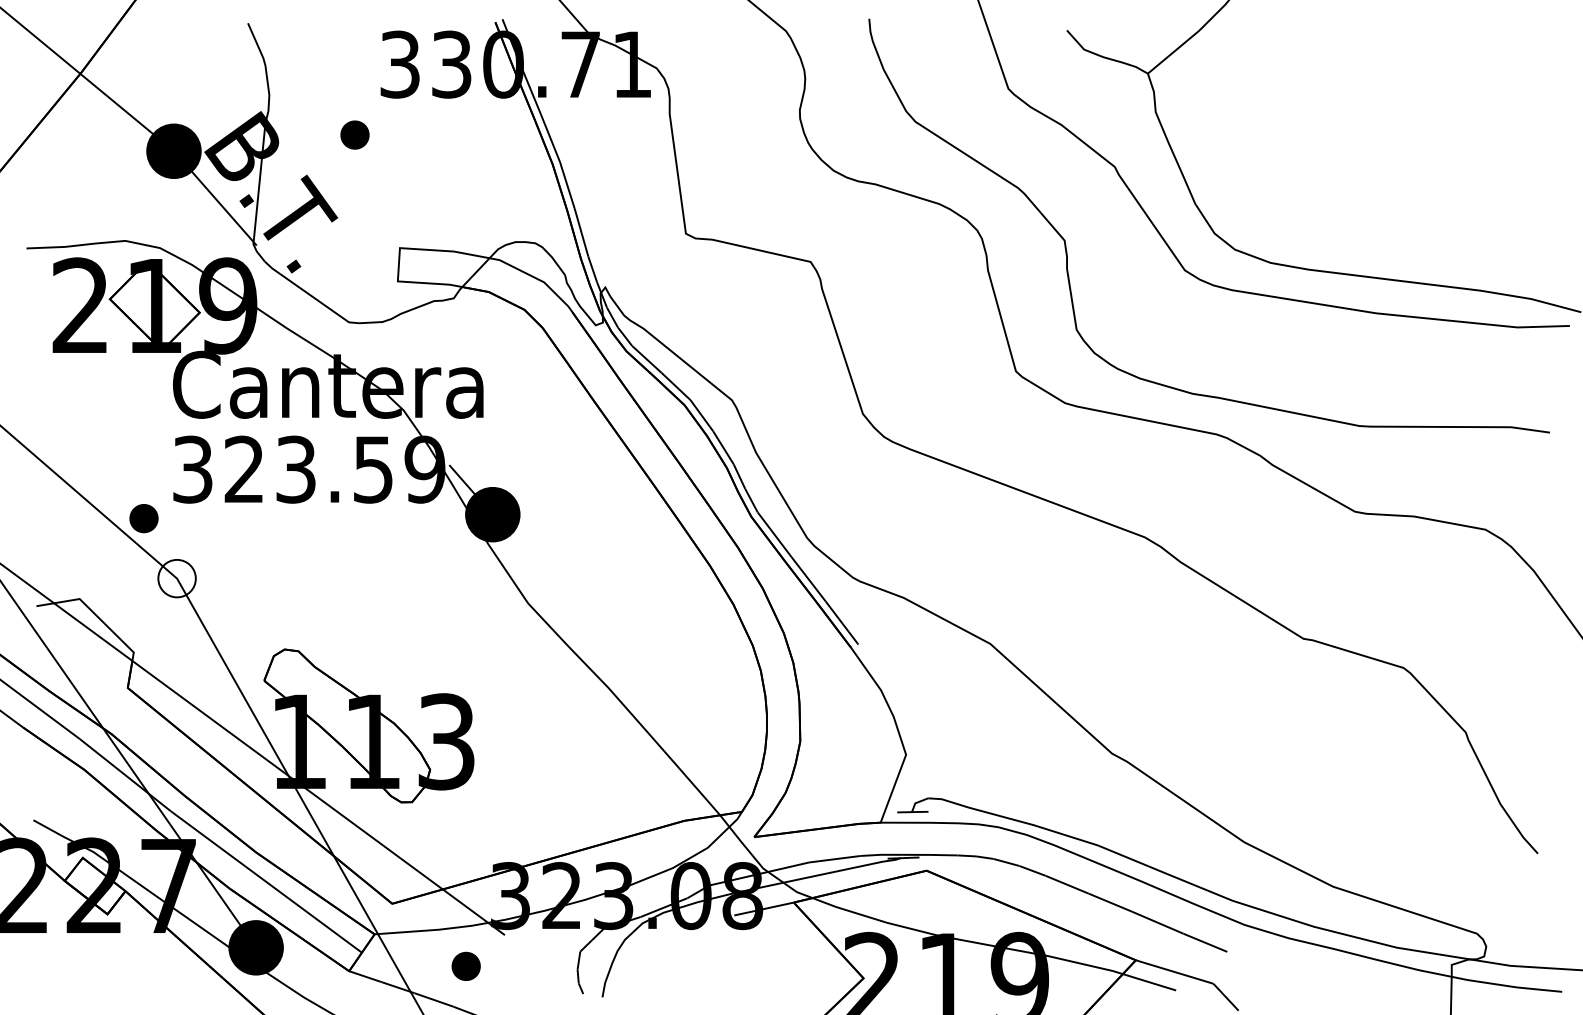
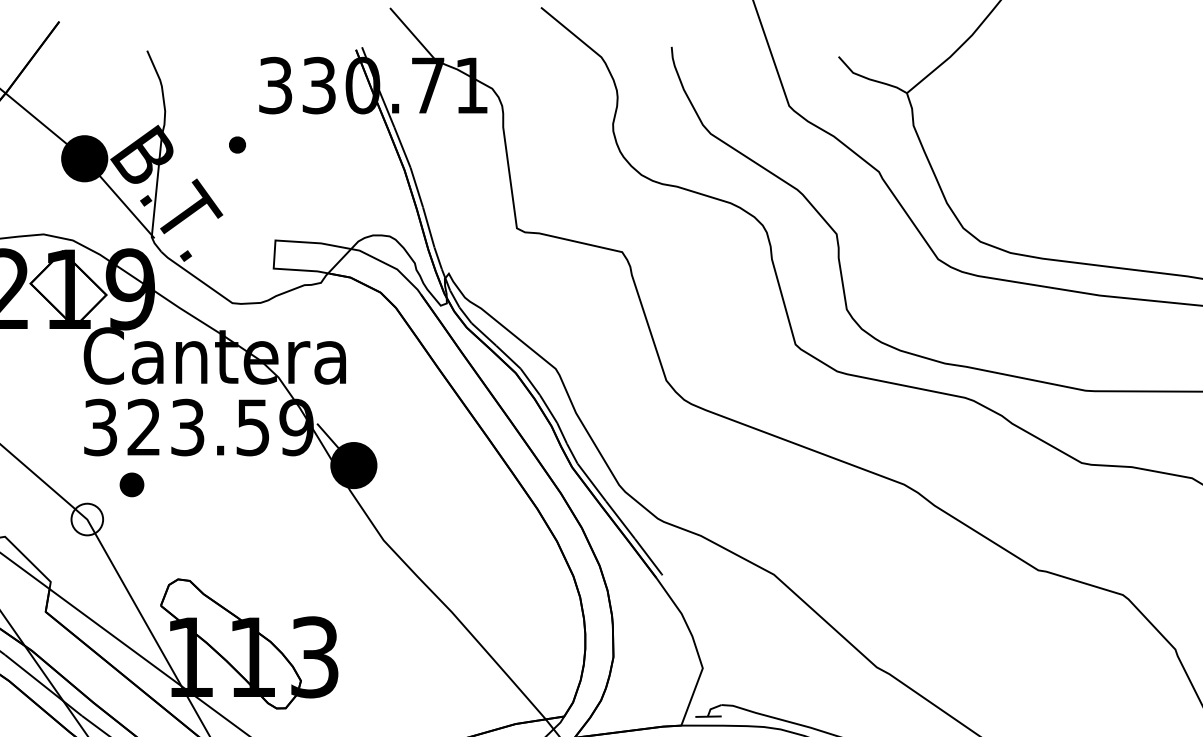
part: (354, 134) -> (237, 144), size x0.7
part: (143, 518) -> (131, 484), moved

